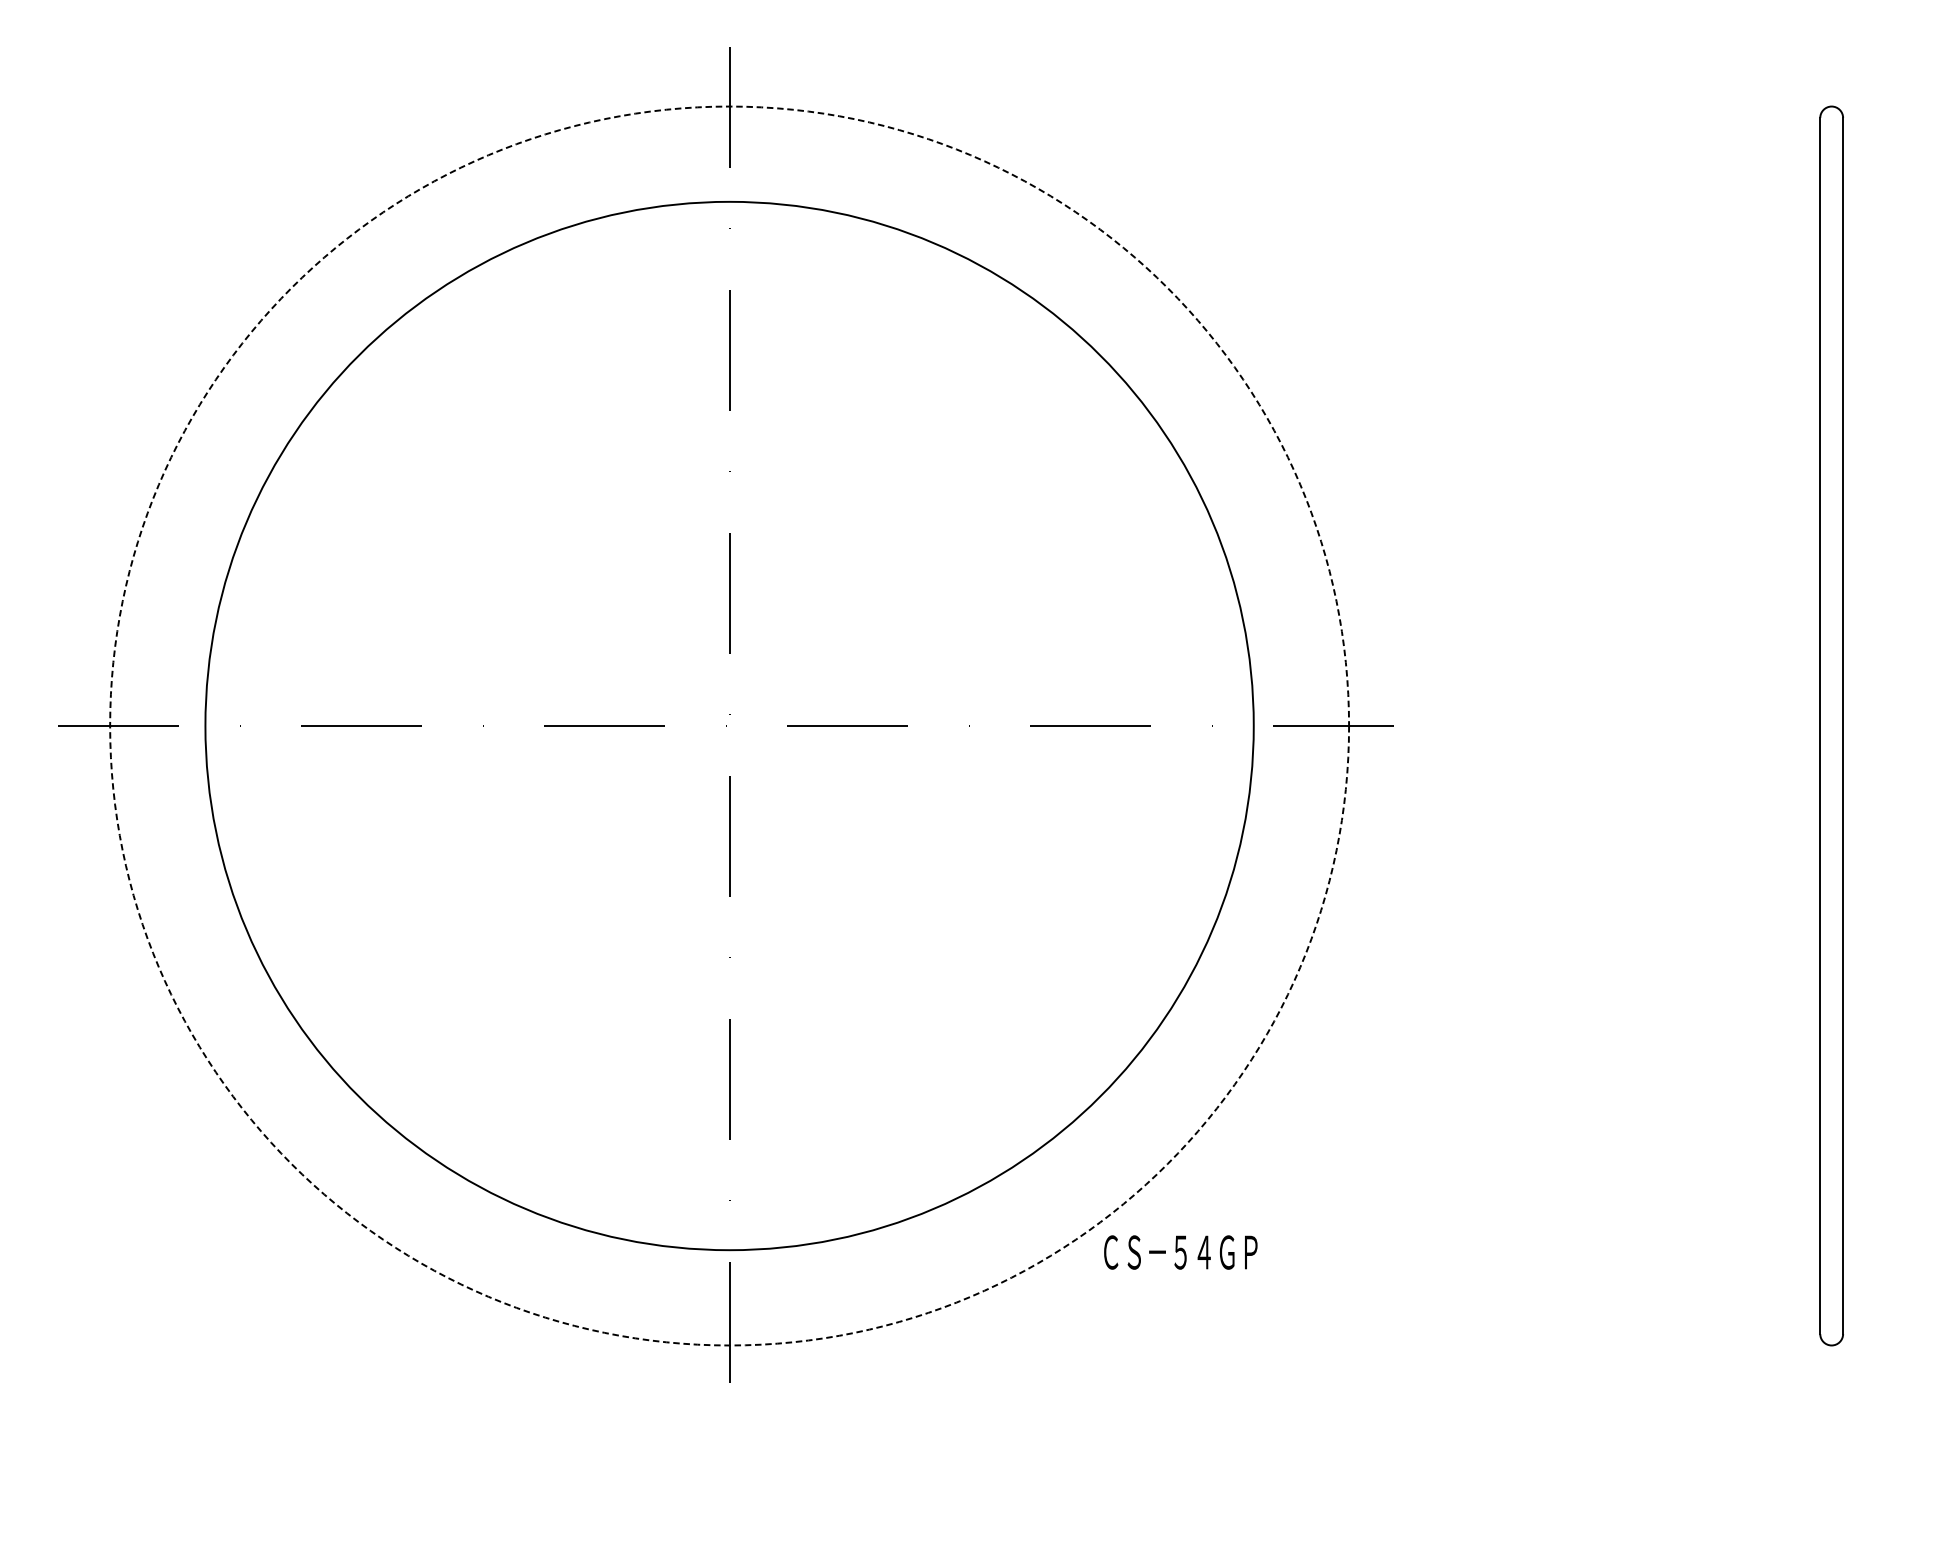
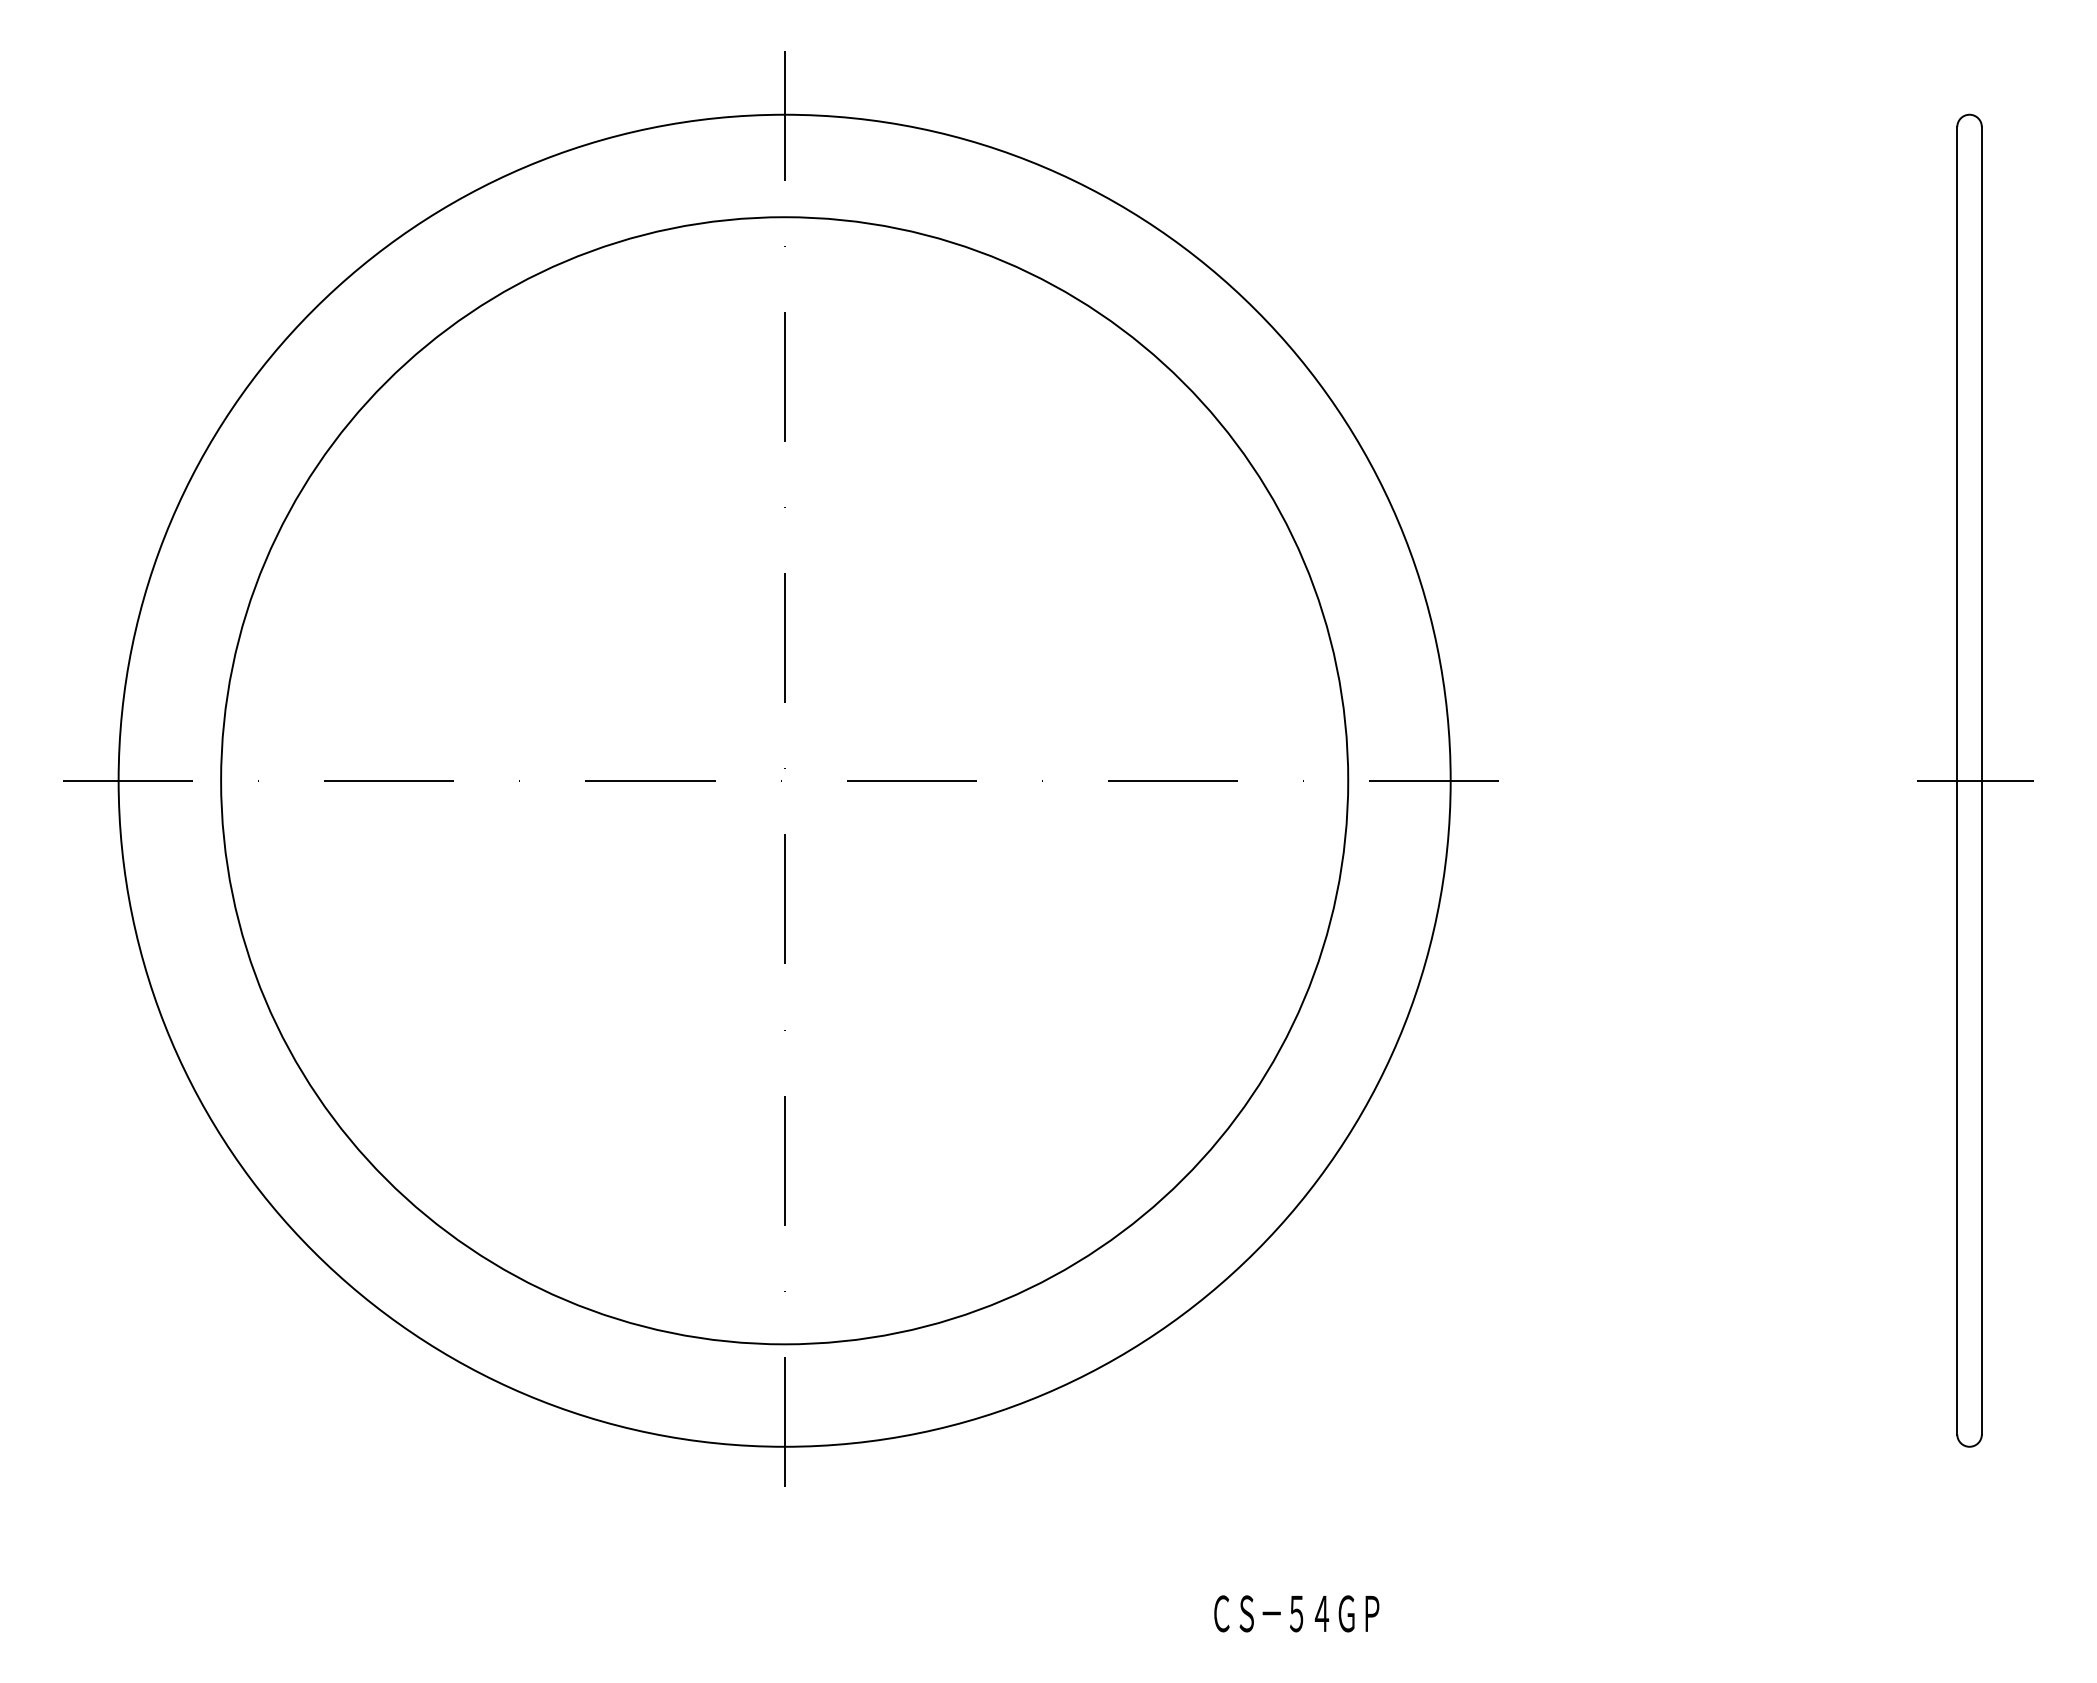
circle: (729, 725) -> (784, 780), dashed -> solid
line: (1837, 725) -> (1975, 780), added
text: (1180, 1252) -> (1296, 1613), moved

